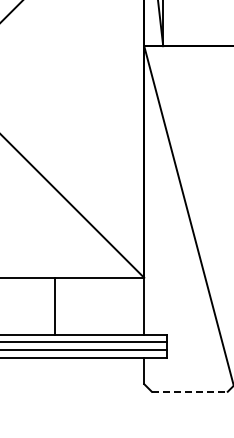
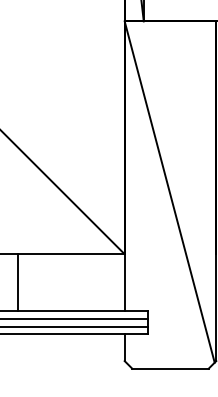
line: (54, 305) -> (17, 282), moved
line: (189, 391) -> (170, 368), dashed -> solid

